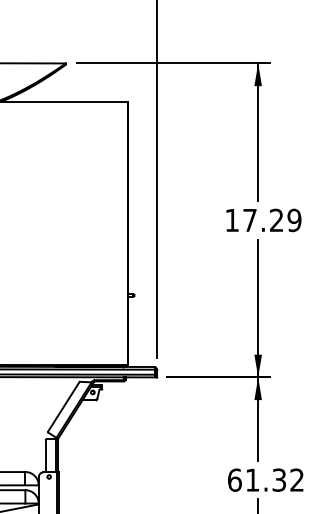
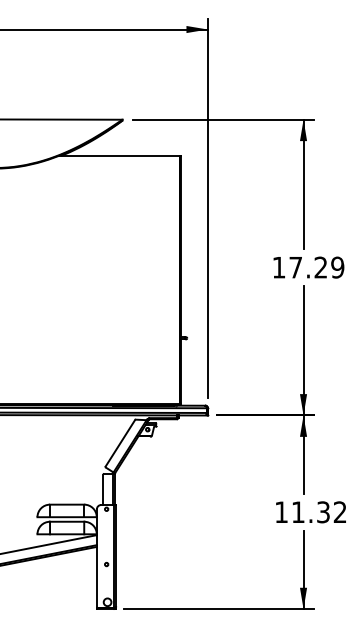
text: (234, 480) -> (281, 512), 61.32 -> 11.32

